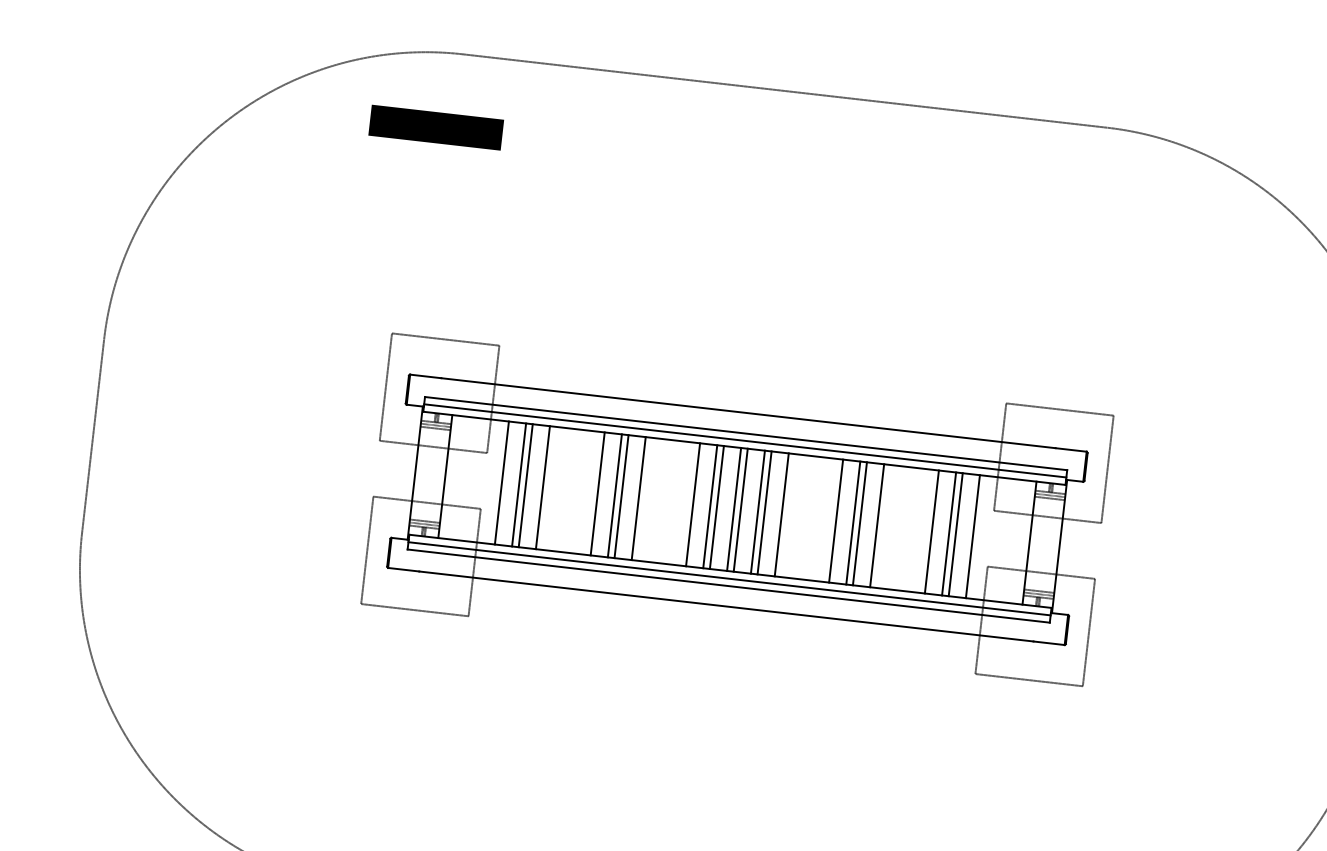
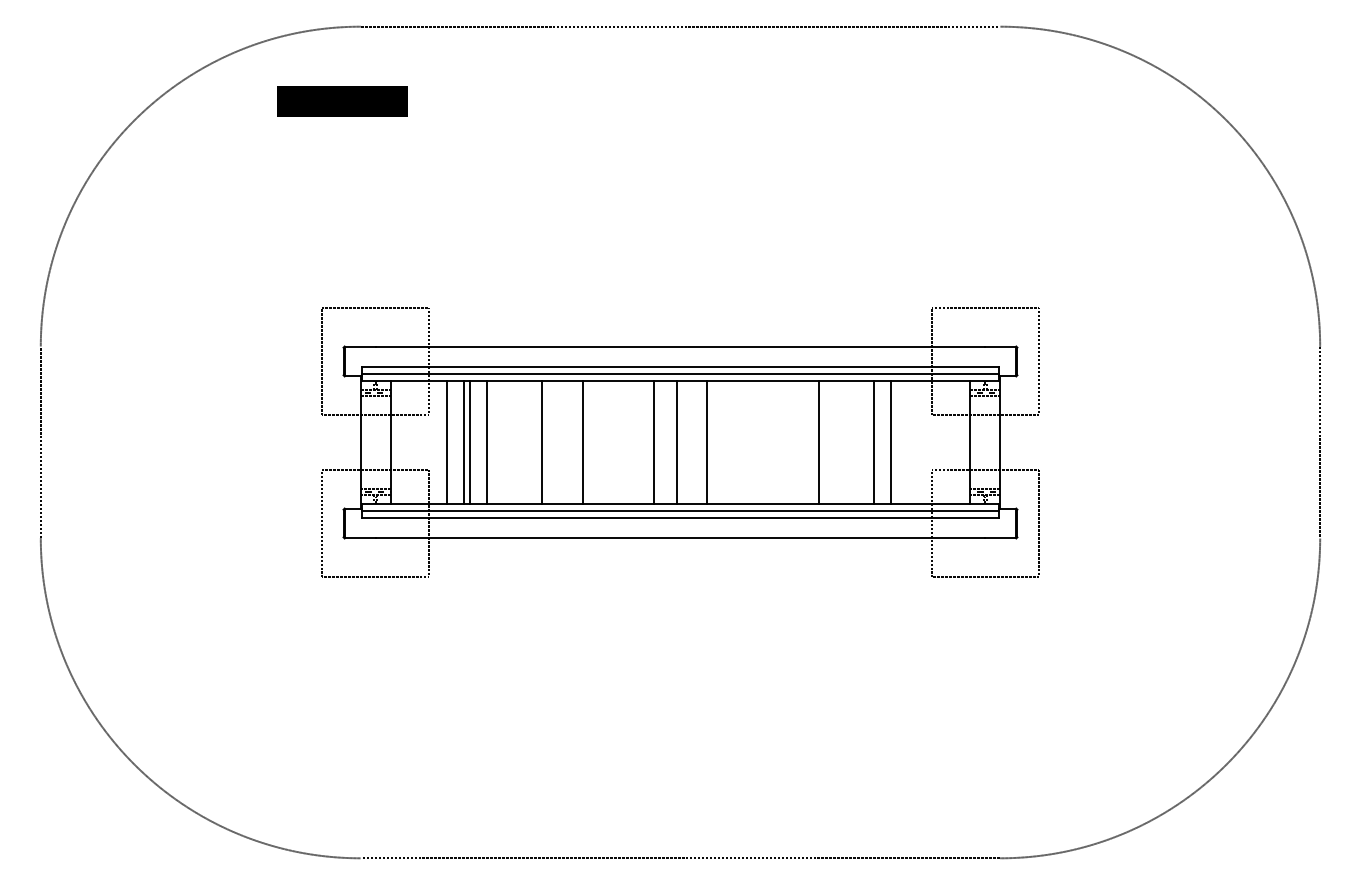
line: (614, 495) -> (558, 442), removed
line: (621, 496) -> (565, 442), removed
line: (693, 504) -> (636, 442), removed
line: (717, 507) -> (660, 442), removed
line: (740, 510) -> (683, 442), removed
line: (757, 512) -> (700, 442), removed
line: (781, 514) -> (724, 442), removed
line: (836, 521) -> (778, 442), removed
line: (853, 523) -> (795, 442), removed
line: (860, 523) -> (802, 442), removed
line: (956, 534) -> (897, 442), removed
line: (973, 536) -> (914, 442), removed

